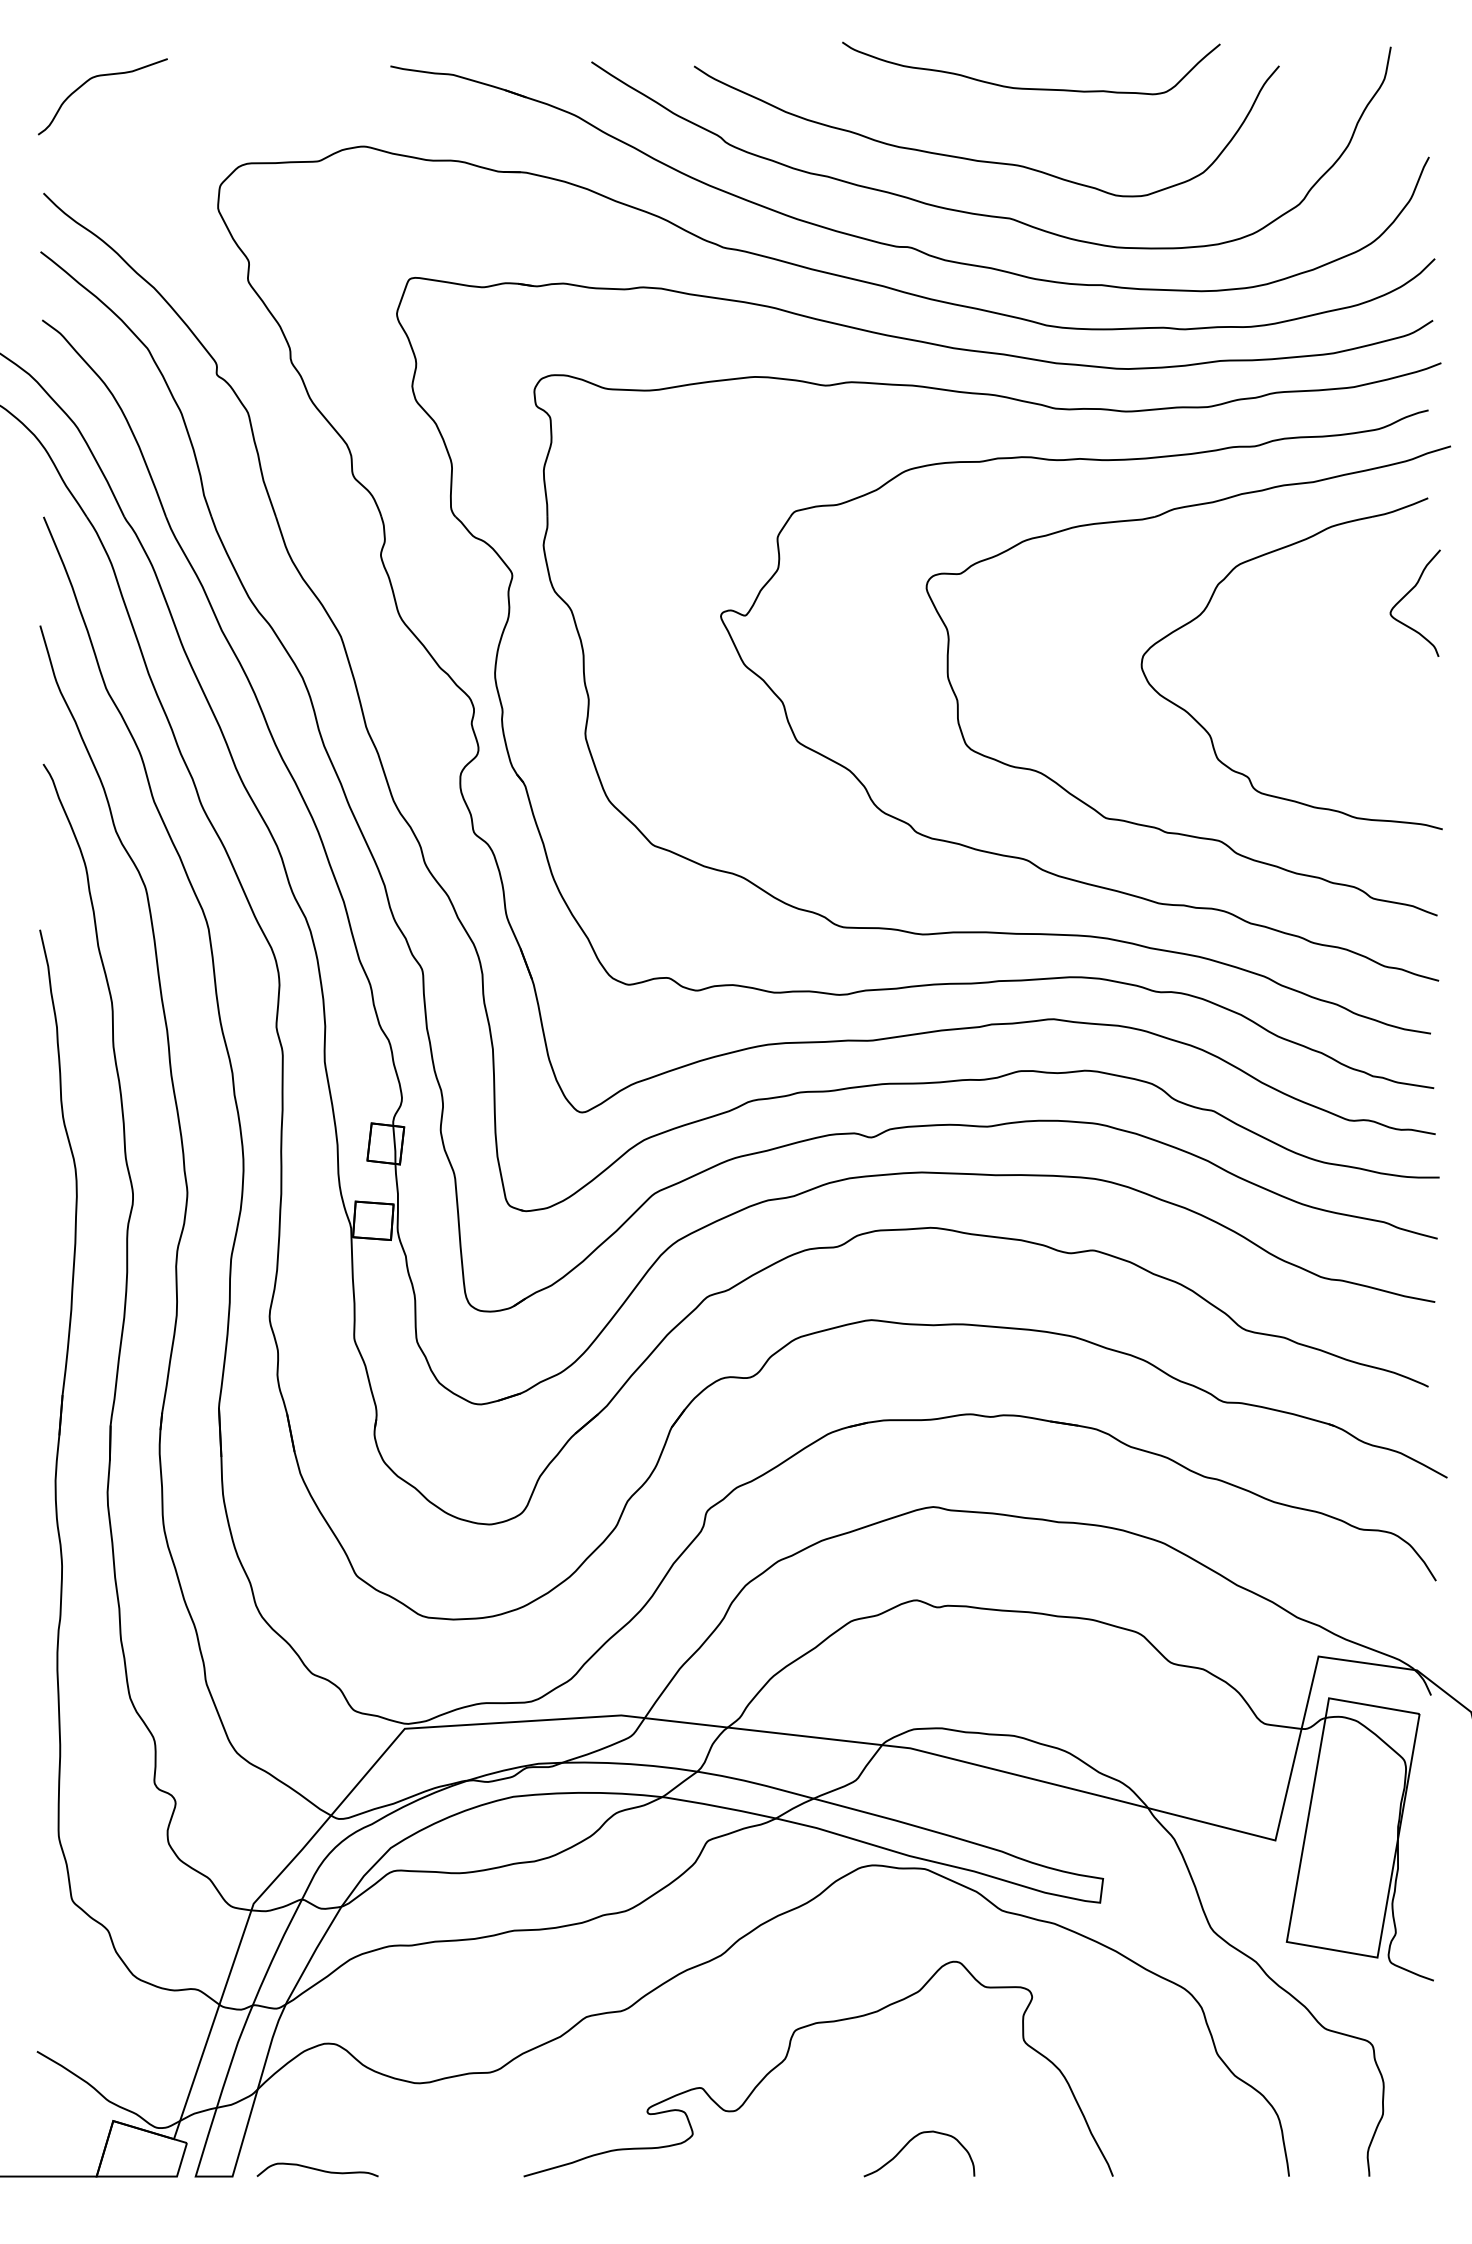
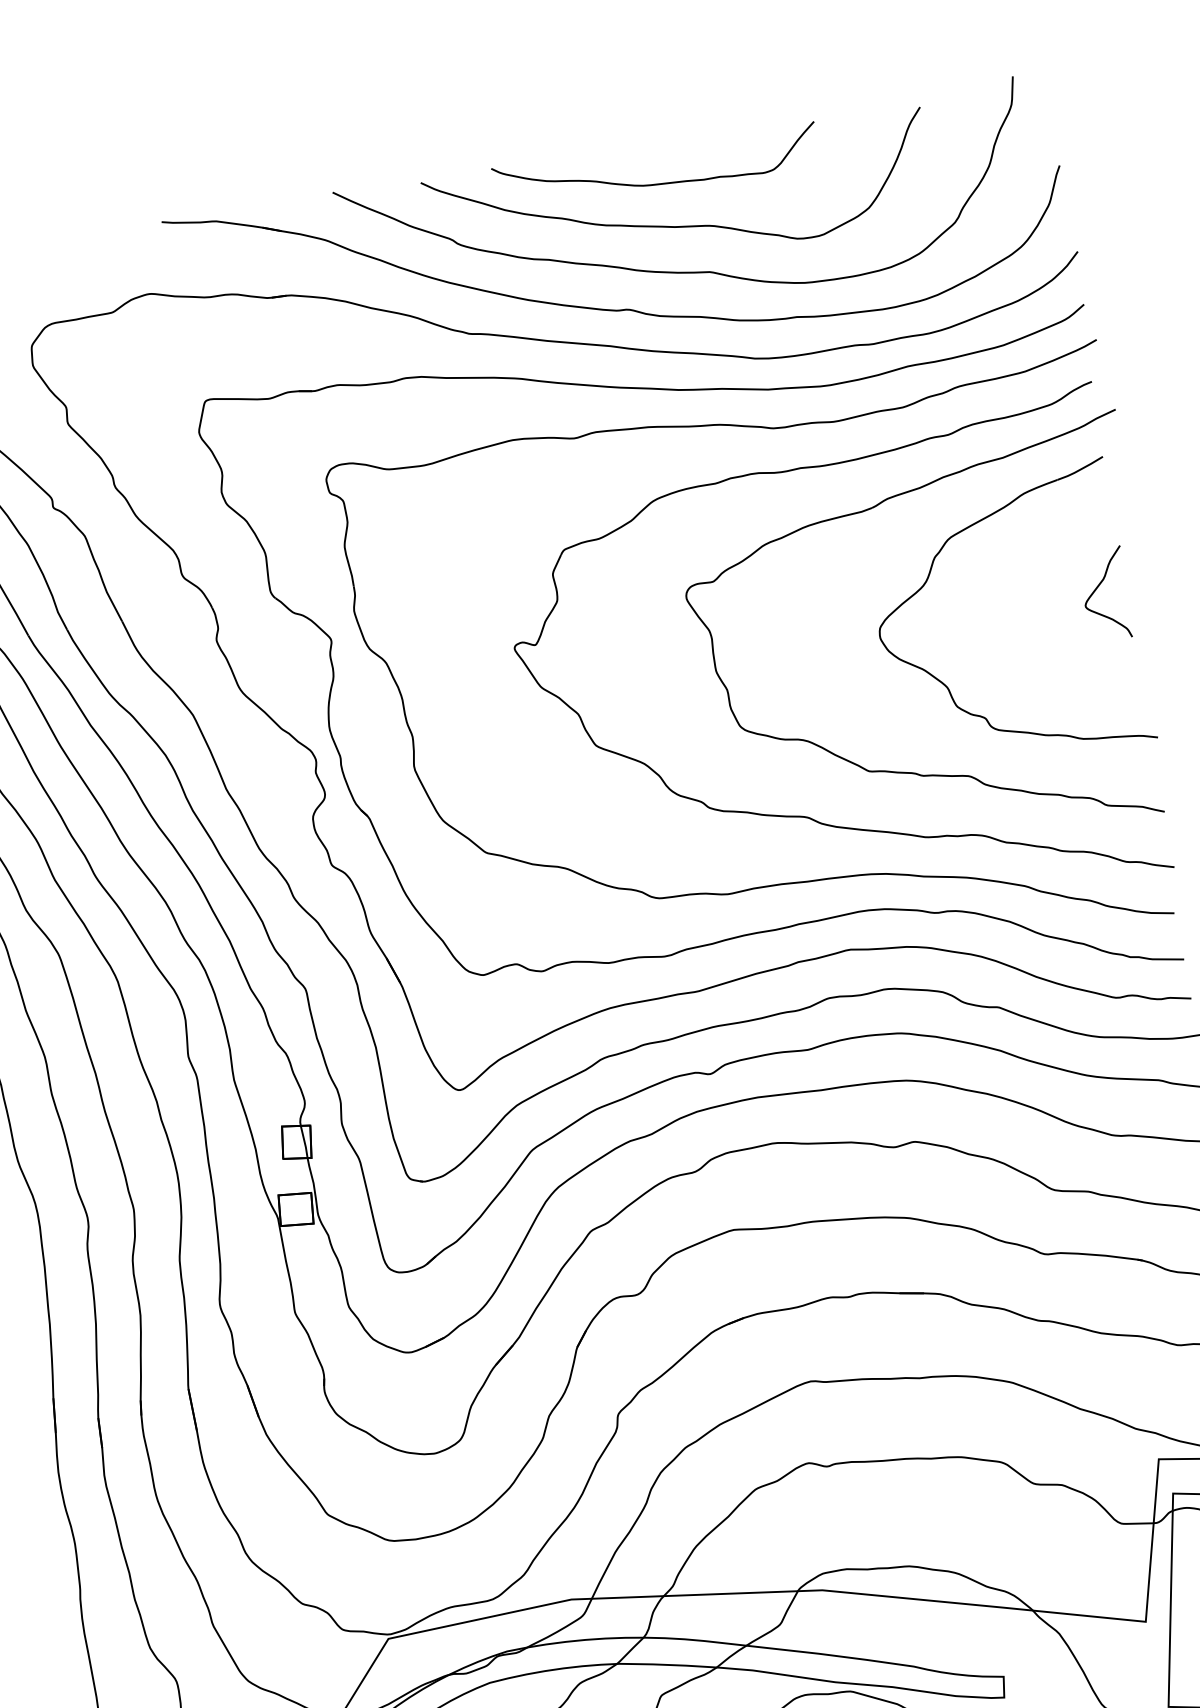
curve: (1031, 88) -> (658, 183), moved
curve: (1407, 594) -> (1097, 587), moved

